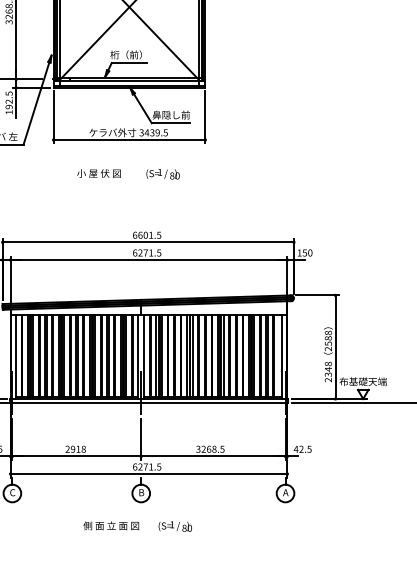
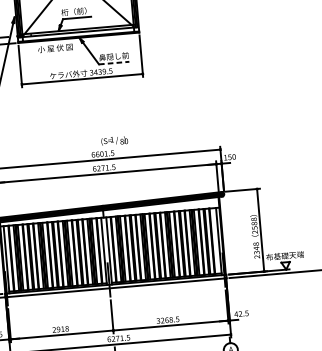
line: (171, 123) -> (114, 63), solid -> dashed
text: (98, 173) -> (54, 48), moved
text: (162, 174) -> (114, 141), moved

